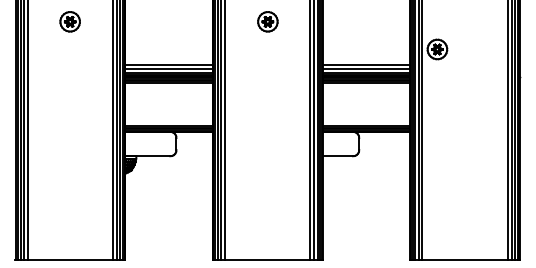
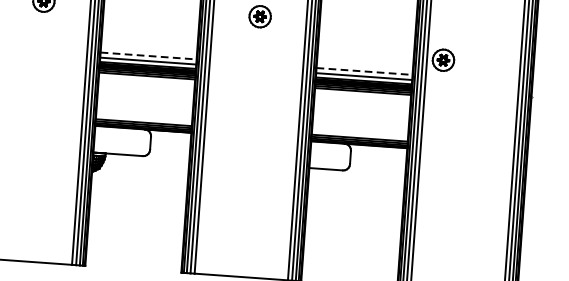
line: (169, 64) -> (149, 55), solid -> dashed
line: (366, 64) -> (364, 71), solid -> dashed

